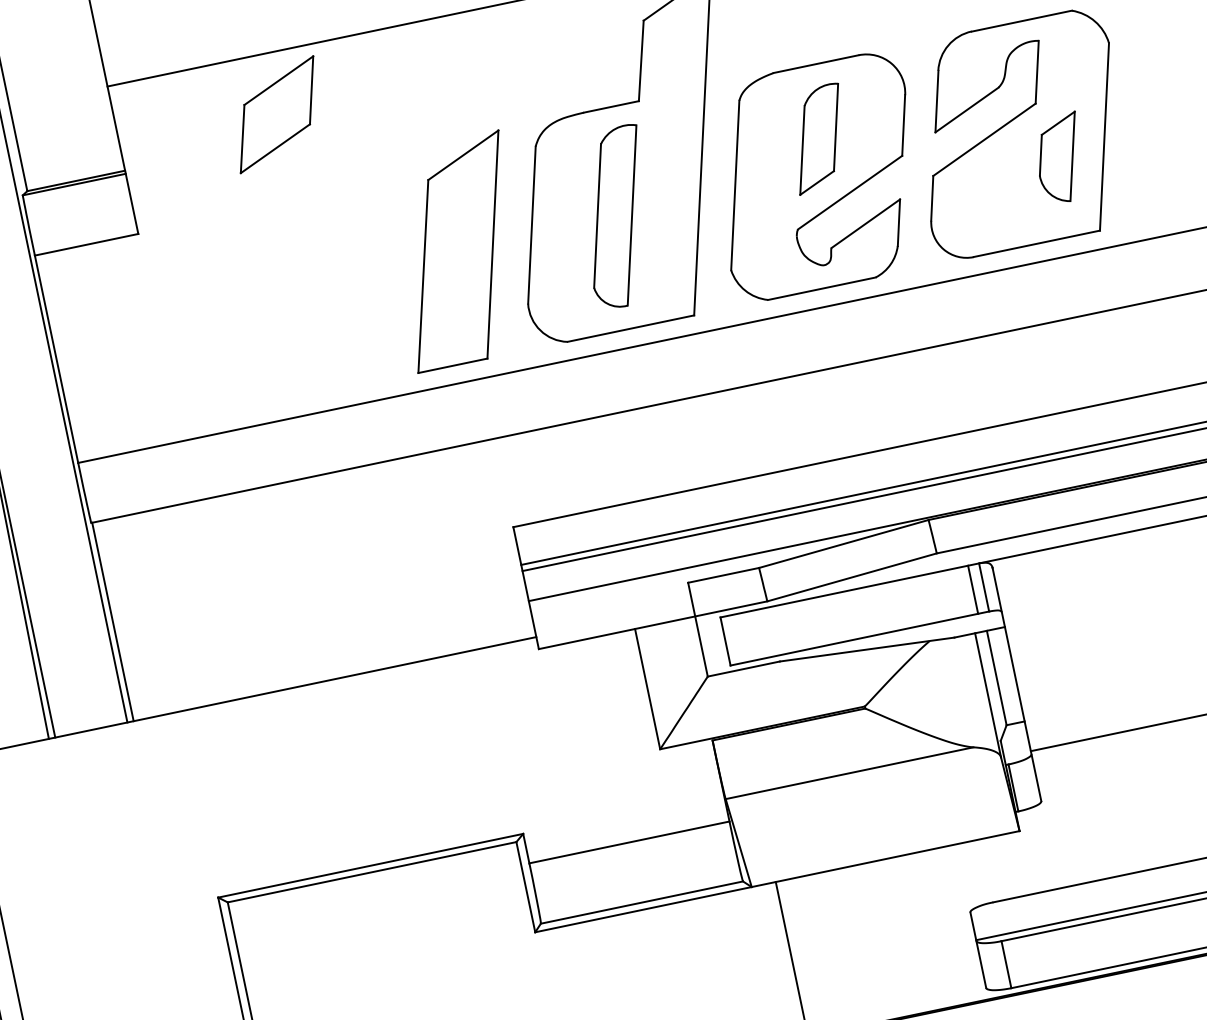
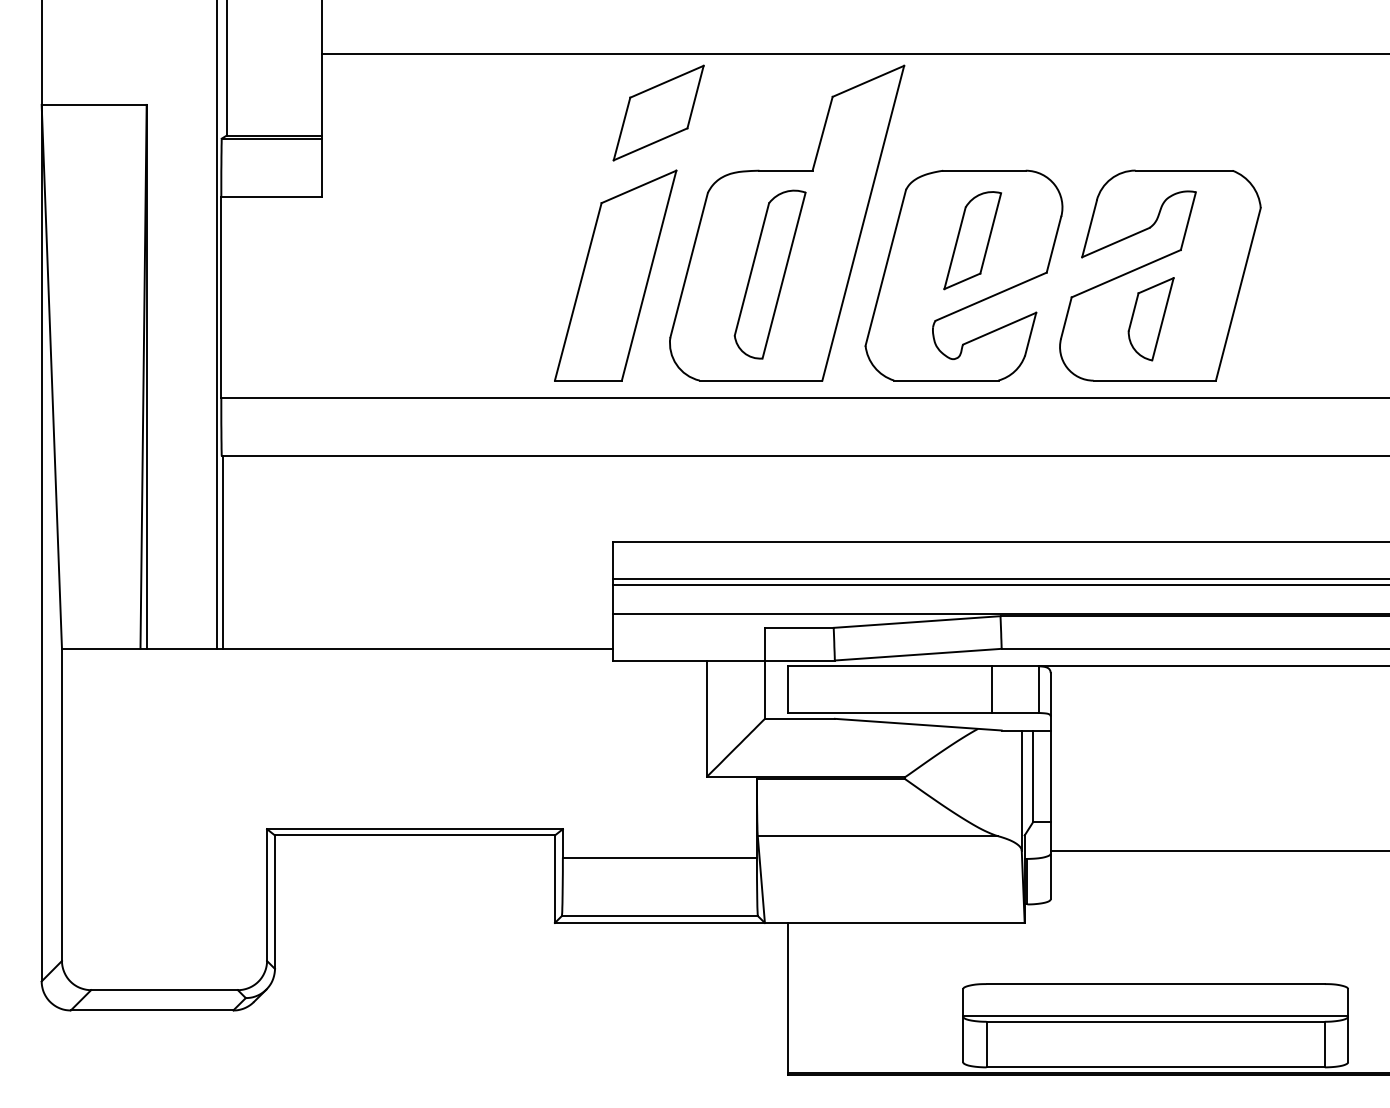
part: (276, 114) -> (658, 112), moved
part: (1059, 159) -> (1150, 319), moved
line: (973, 589) -> (992, 689), moved

